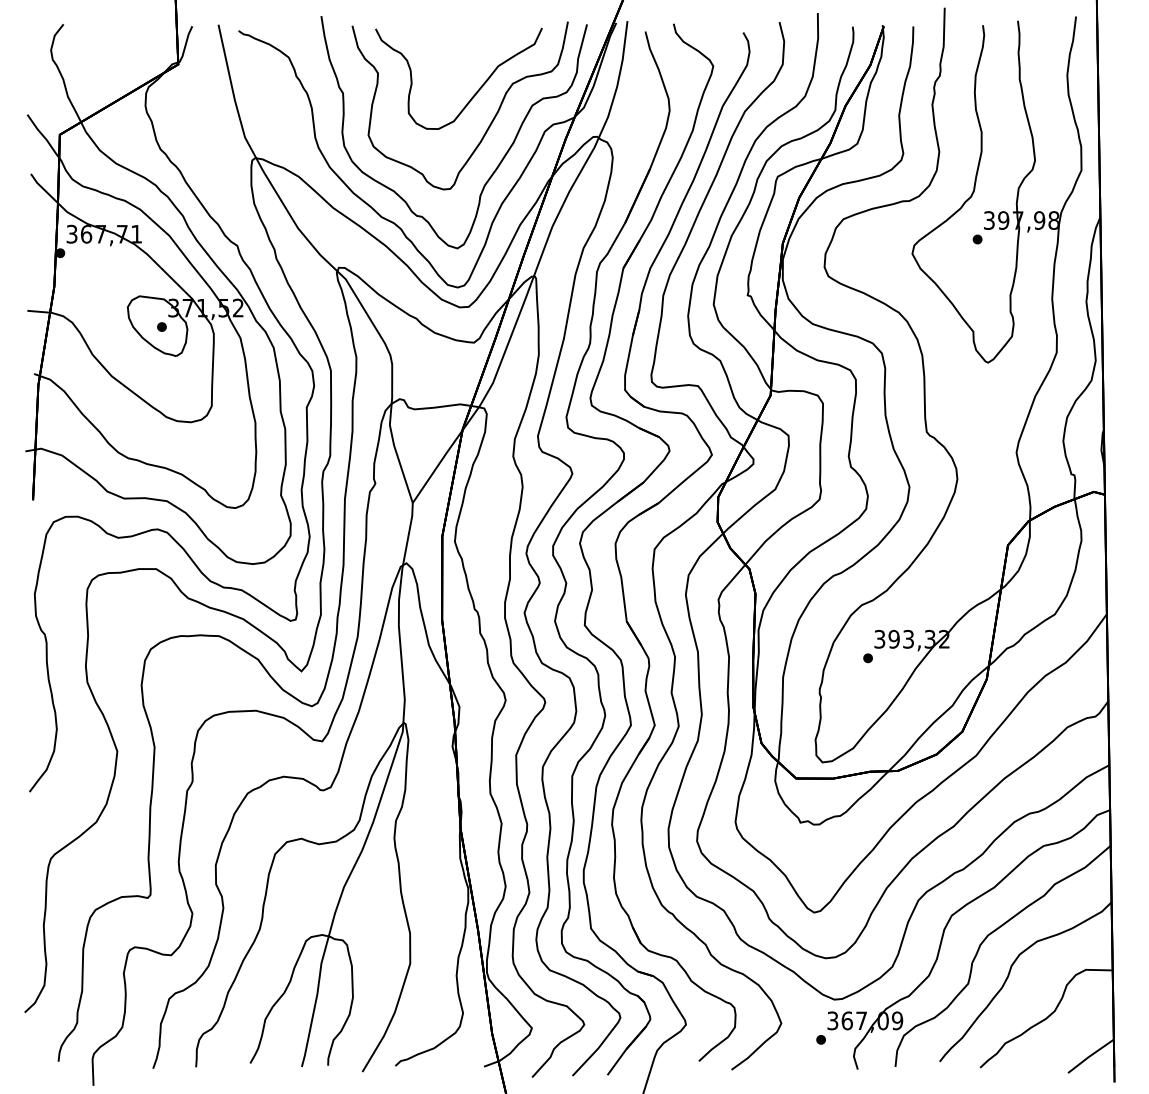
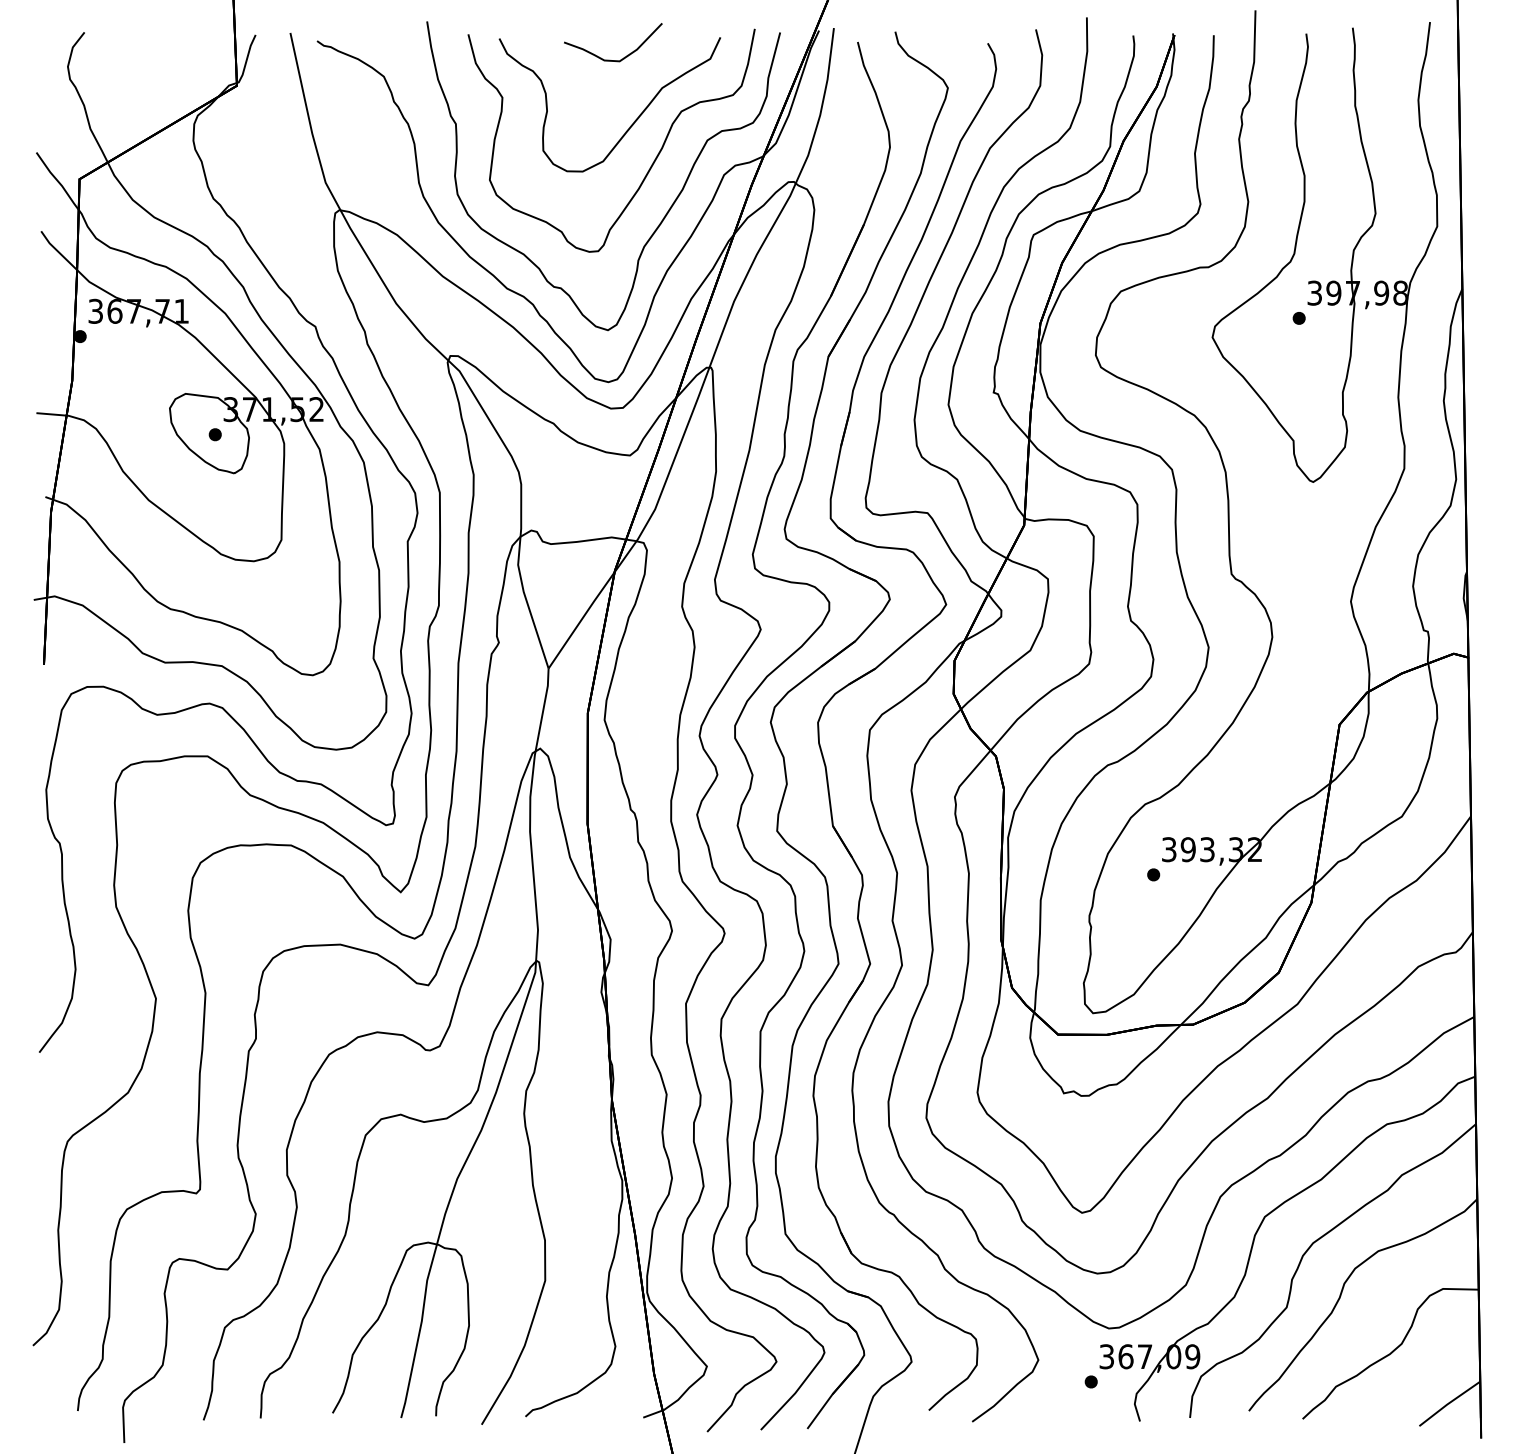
part: (459, 44) -> (610, 59), added

